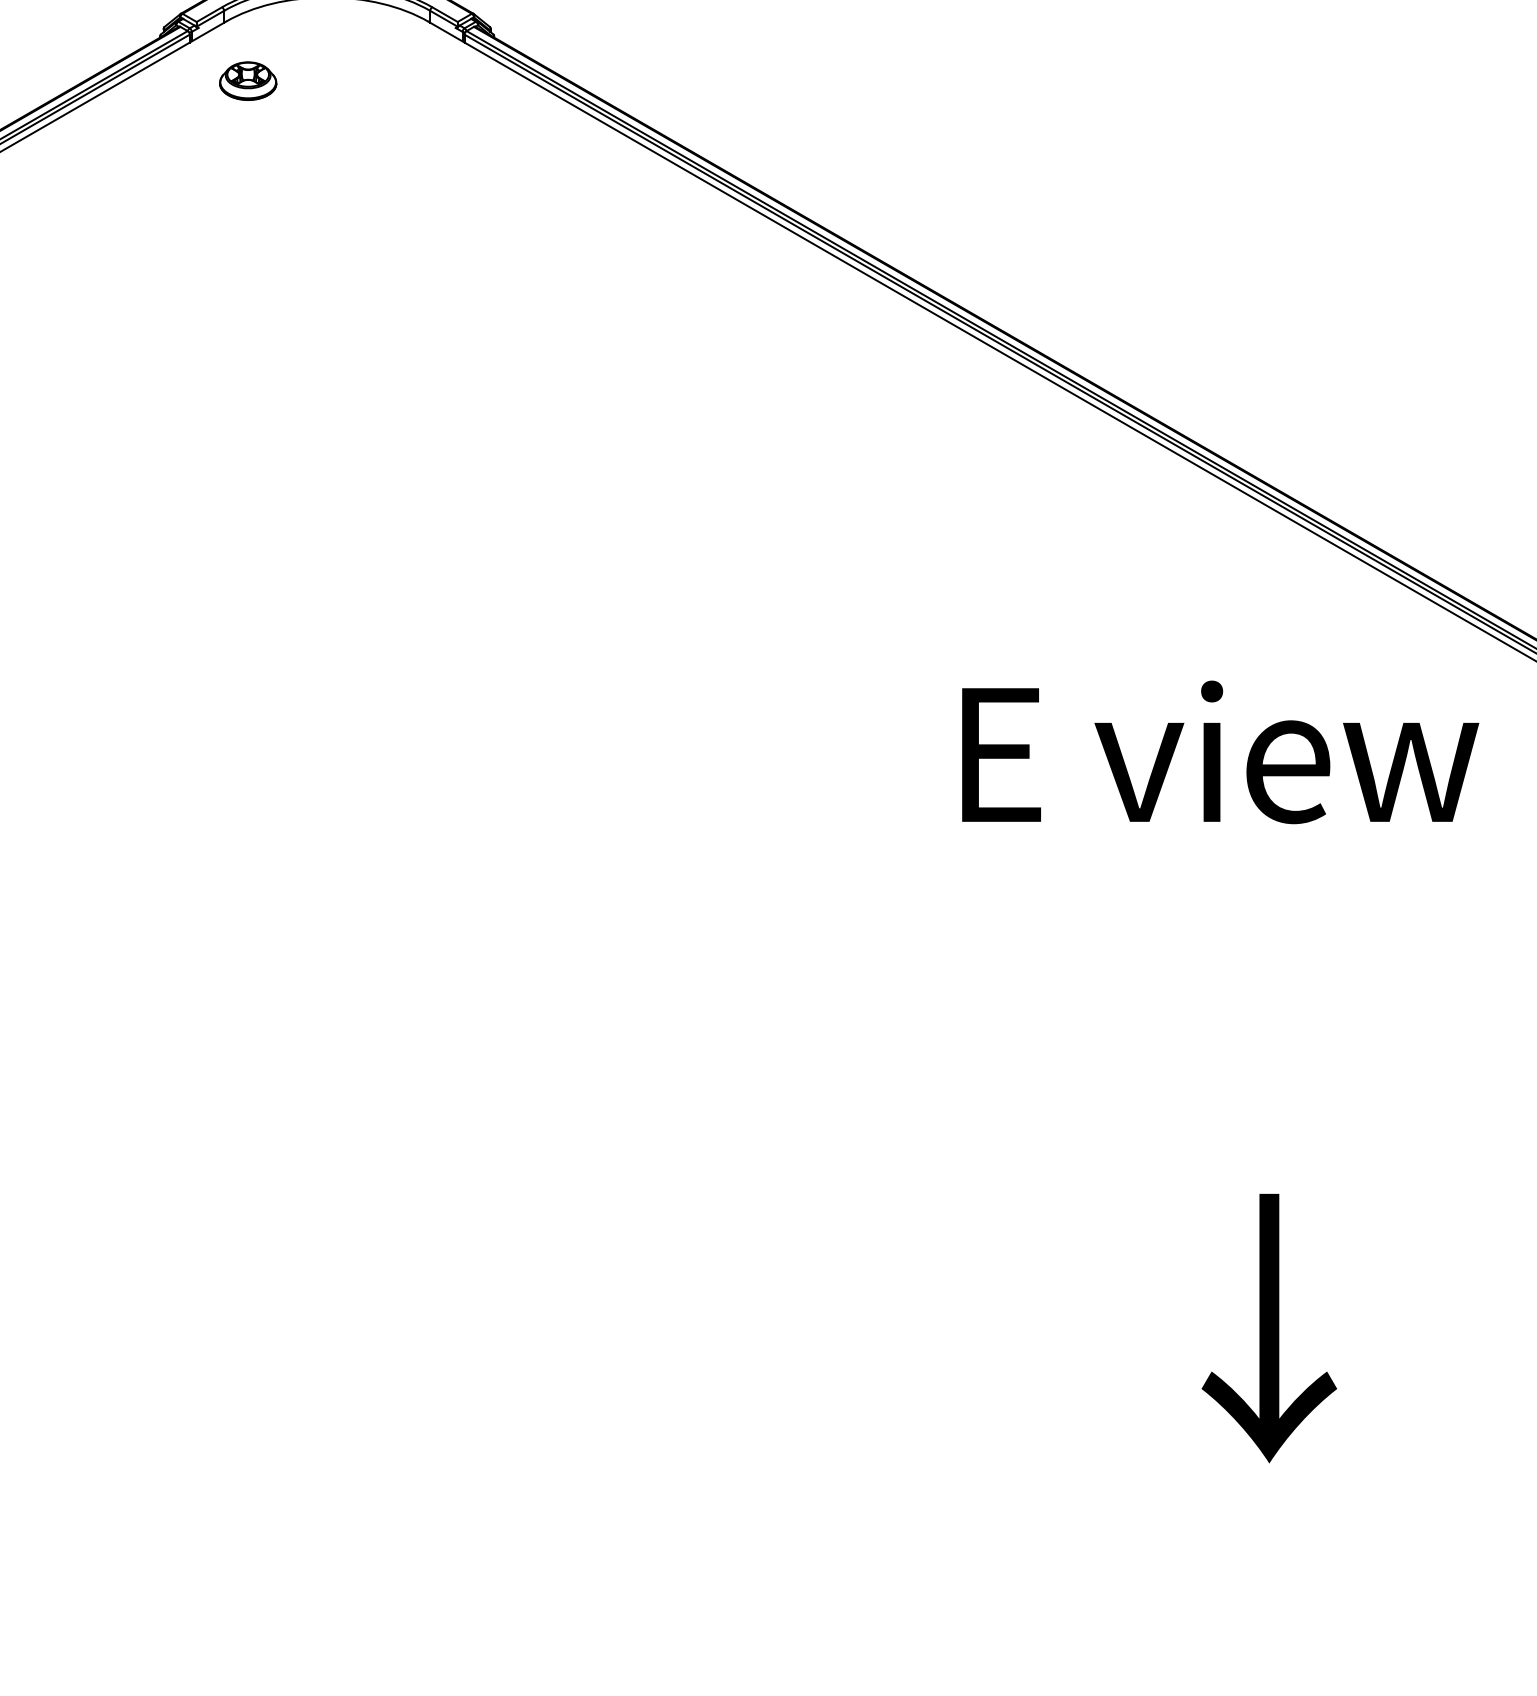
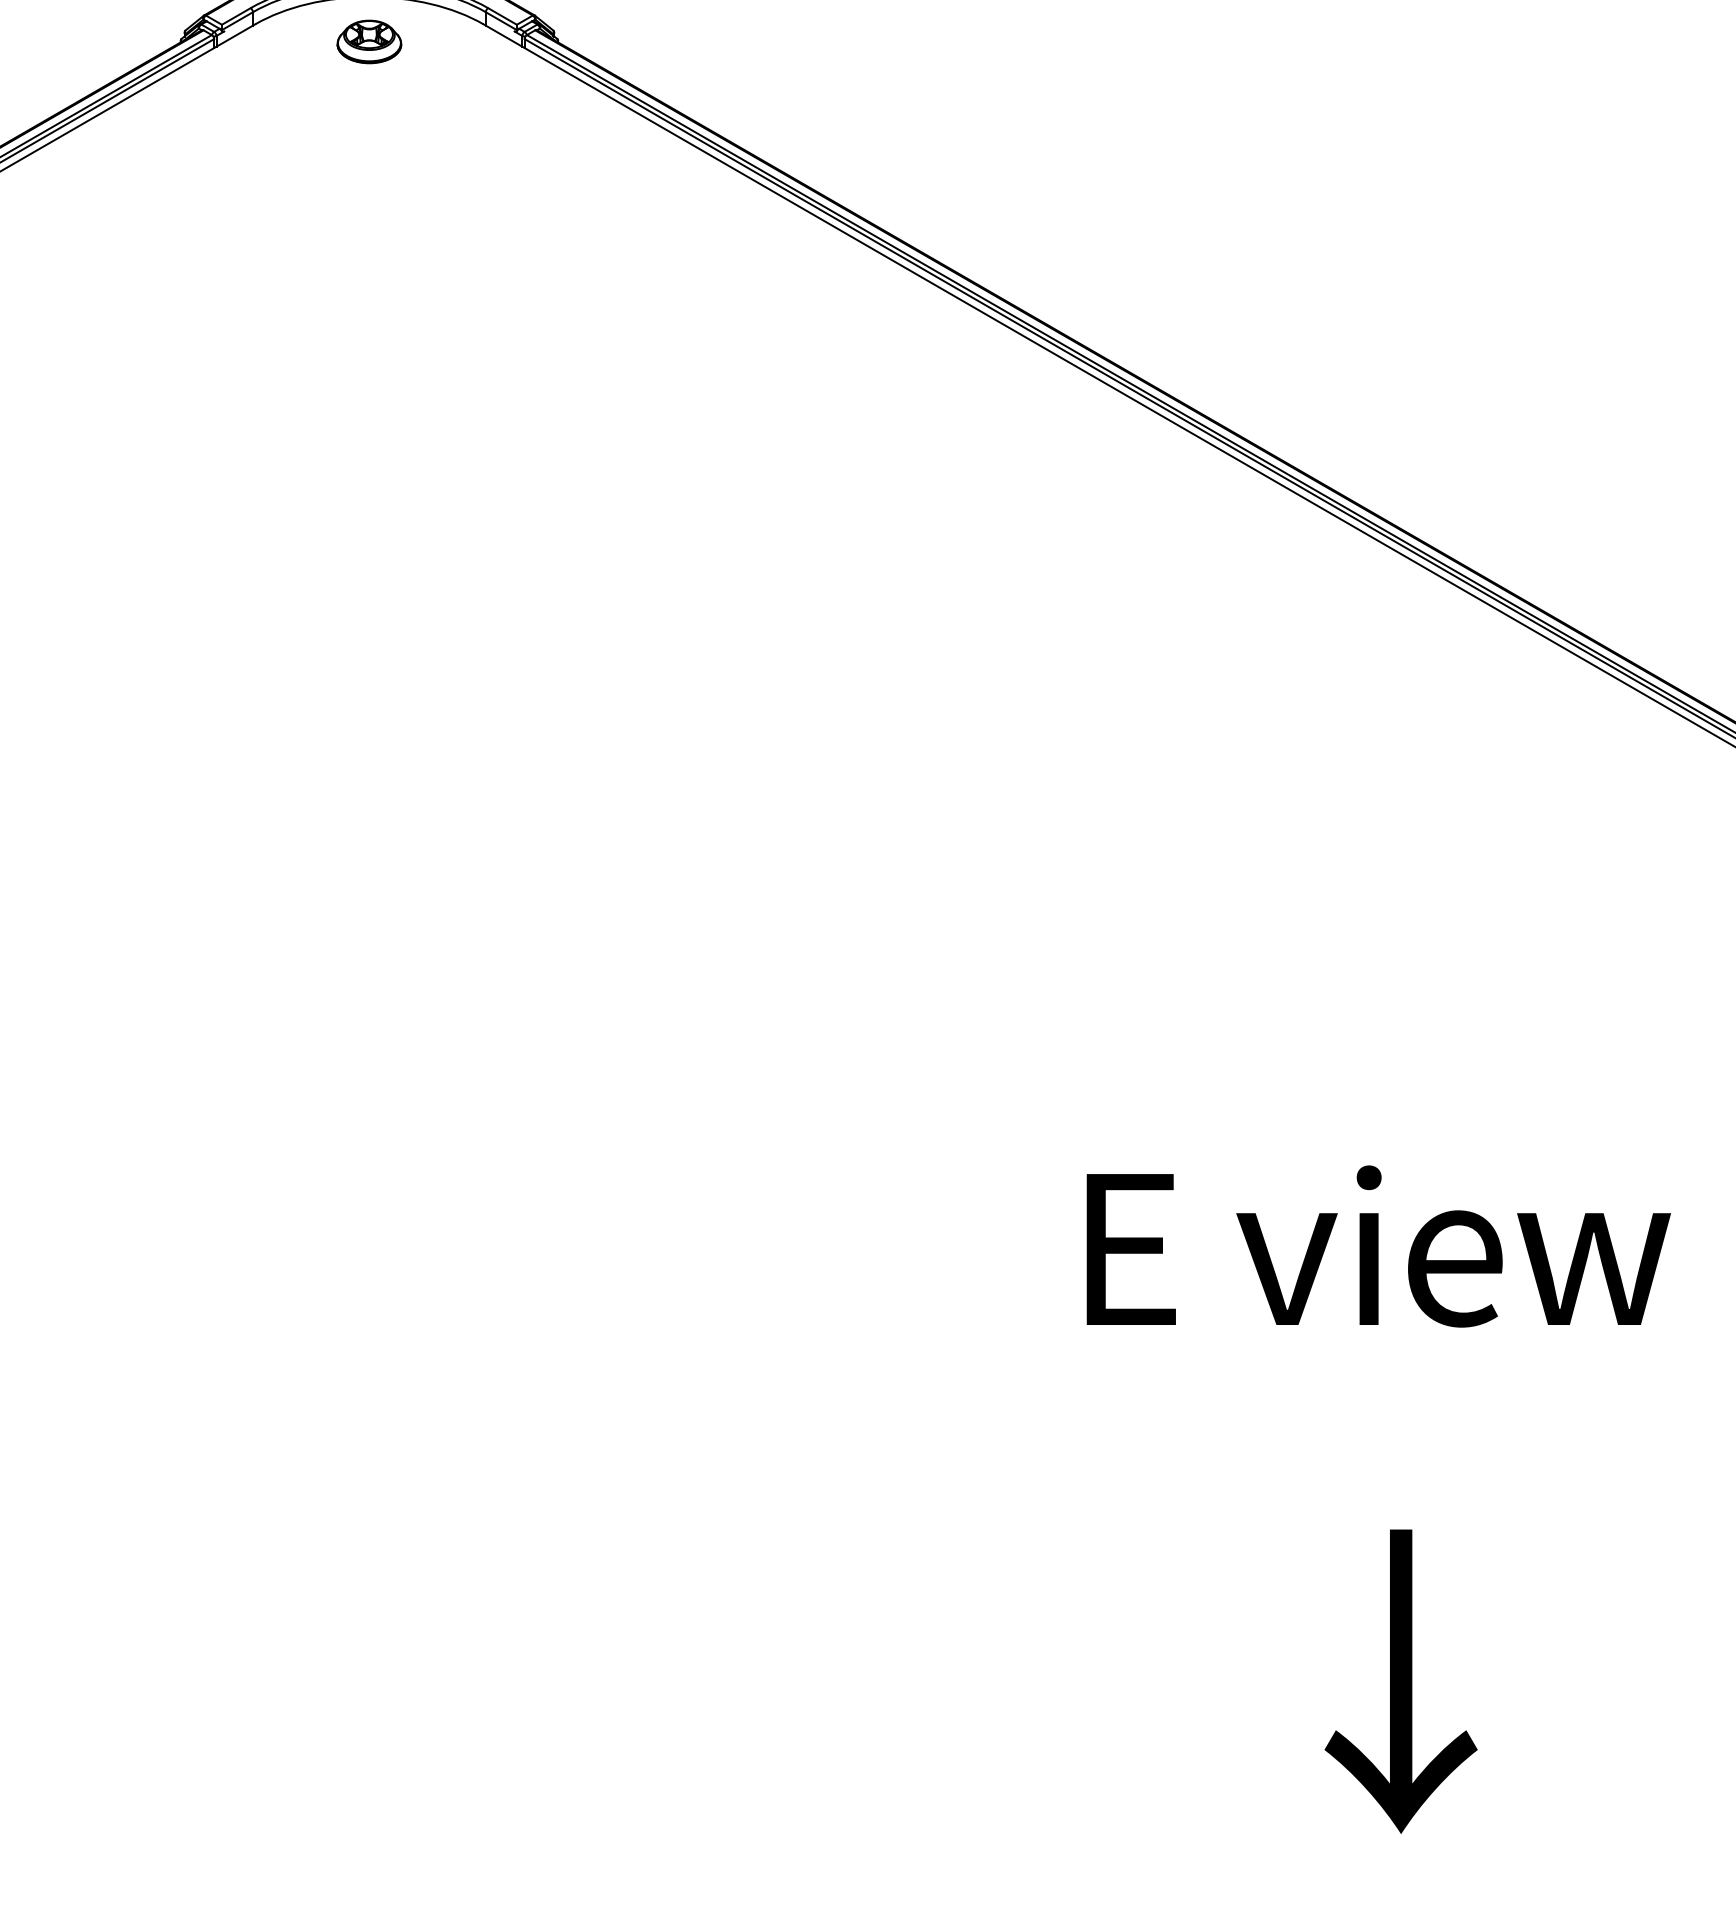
part: (248, 80) -> (369, 41), moved
text: (1220, 752) -> (1378, 1246), moved
text: (1268, 1328) -> (1400, 1681), moved

